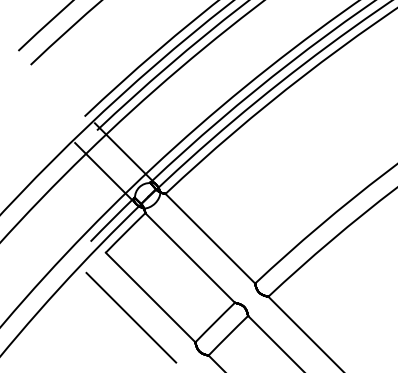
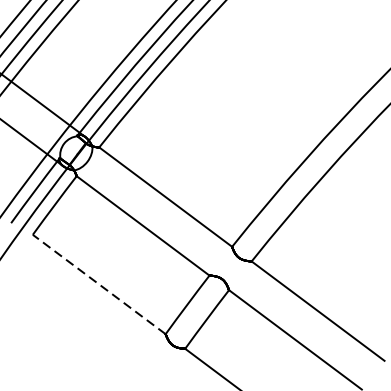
line: (150, 297) -> (99, 284), solid -> dashed
line: (131, 317) -> (78, 313), removed

